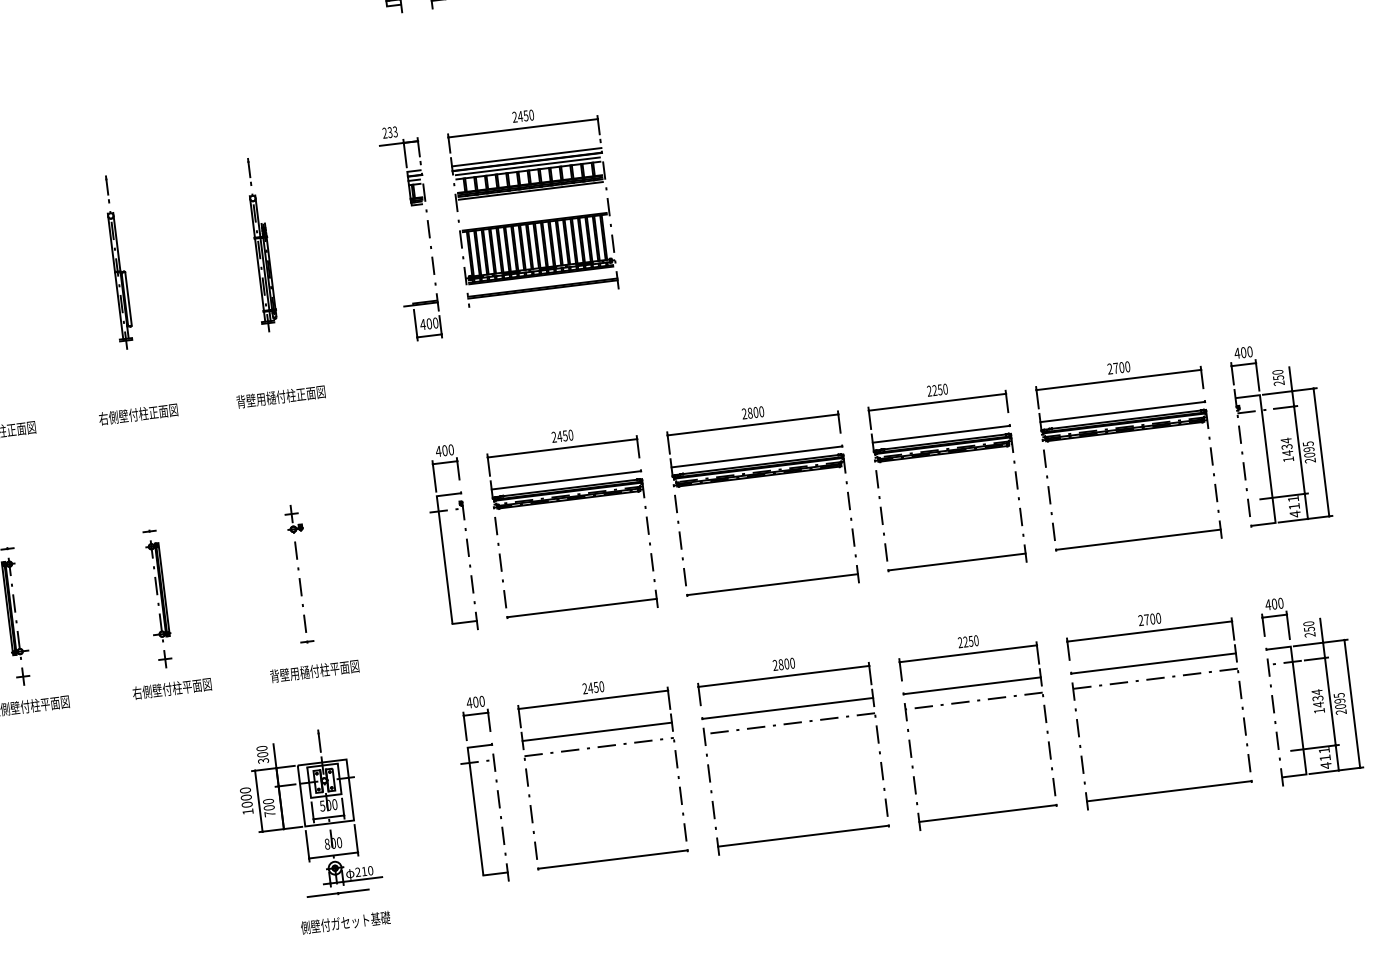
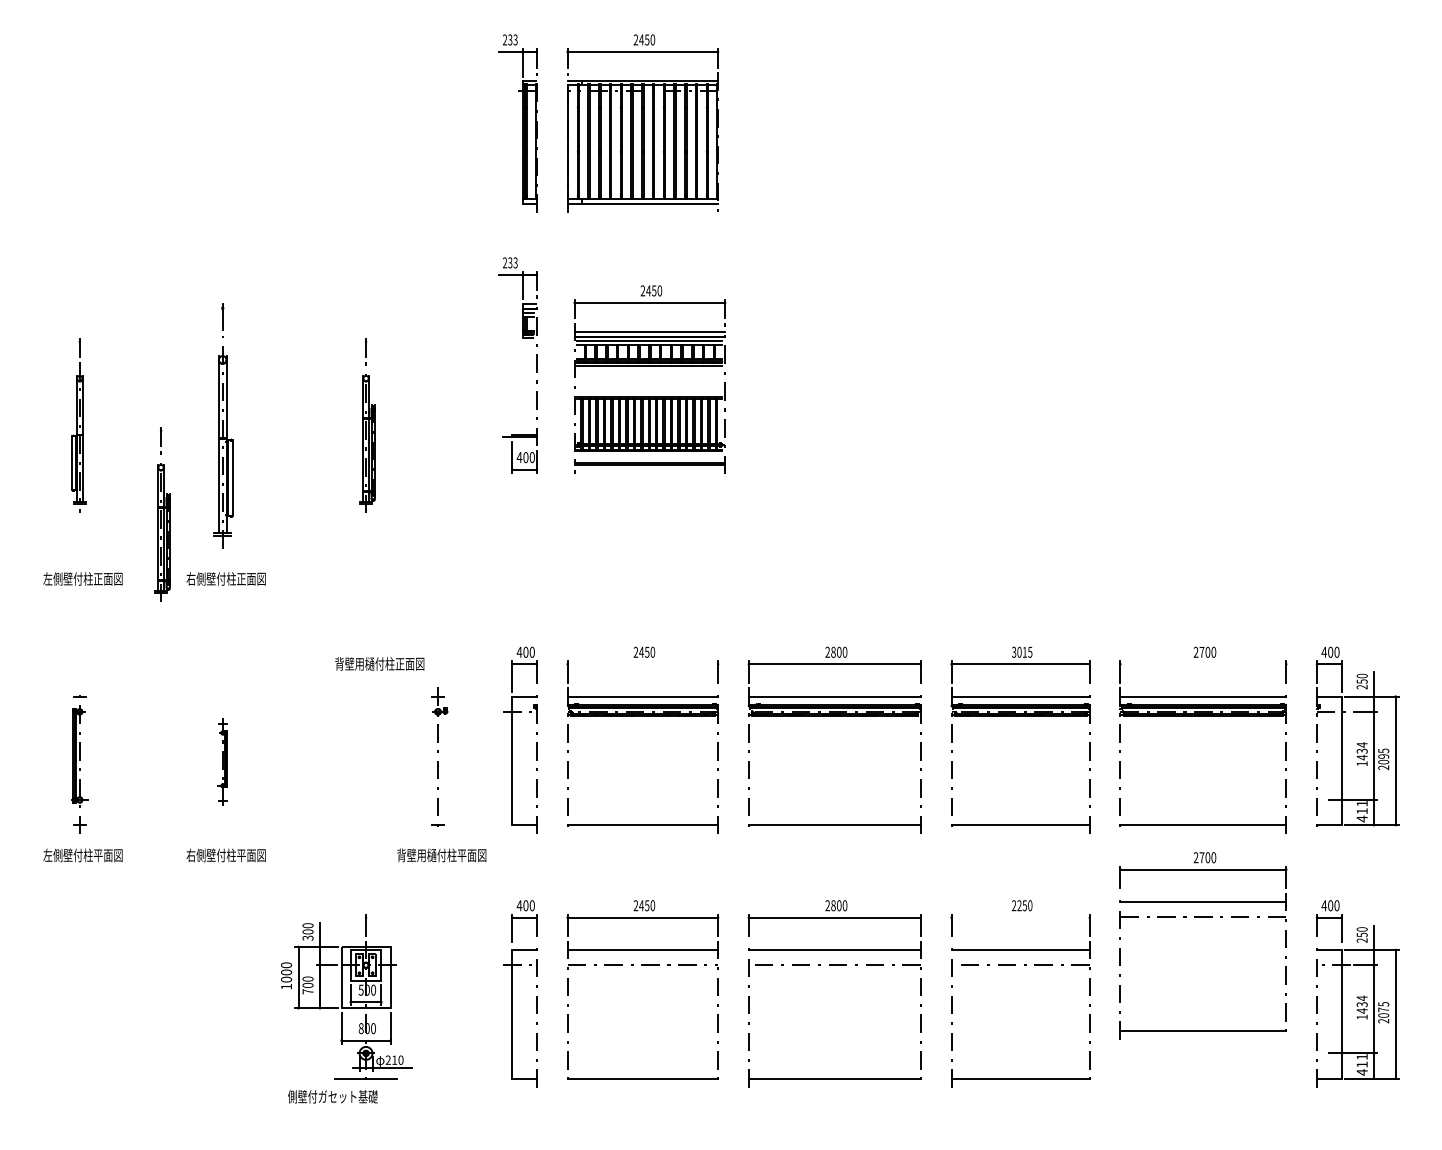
part: (530, 191) -> (649, 366), moved
part: (428, 231) -> (536, 365), moved
part: (117, 262) -> (223, 425), size x1.4
part: (67, 358) -> (162, 514), added
line: (1118, 380) -> (1203, 664), removed
text: (937, 389) -> (1022, 651), 2250 -> 3015
text: (280, 396) -> (379, 663), moved
line: (562, 448) -> (642, 664), removed
part: (300, 573) -> (439, 756), moved
part: (157, 598) -> (222, 764), size x0.6
line: (968, 653) -> (1020, 917), removed
text: (314, 671) -> (441, 855), moved
part: (1155, 678) -> (1203, 917), moved
text: (1339, 700) -> (1383, 1009), 2095 -> 2075
text: (345, 922) -> (332, 1096), moved

